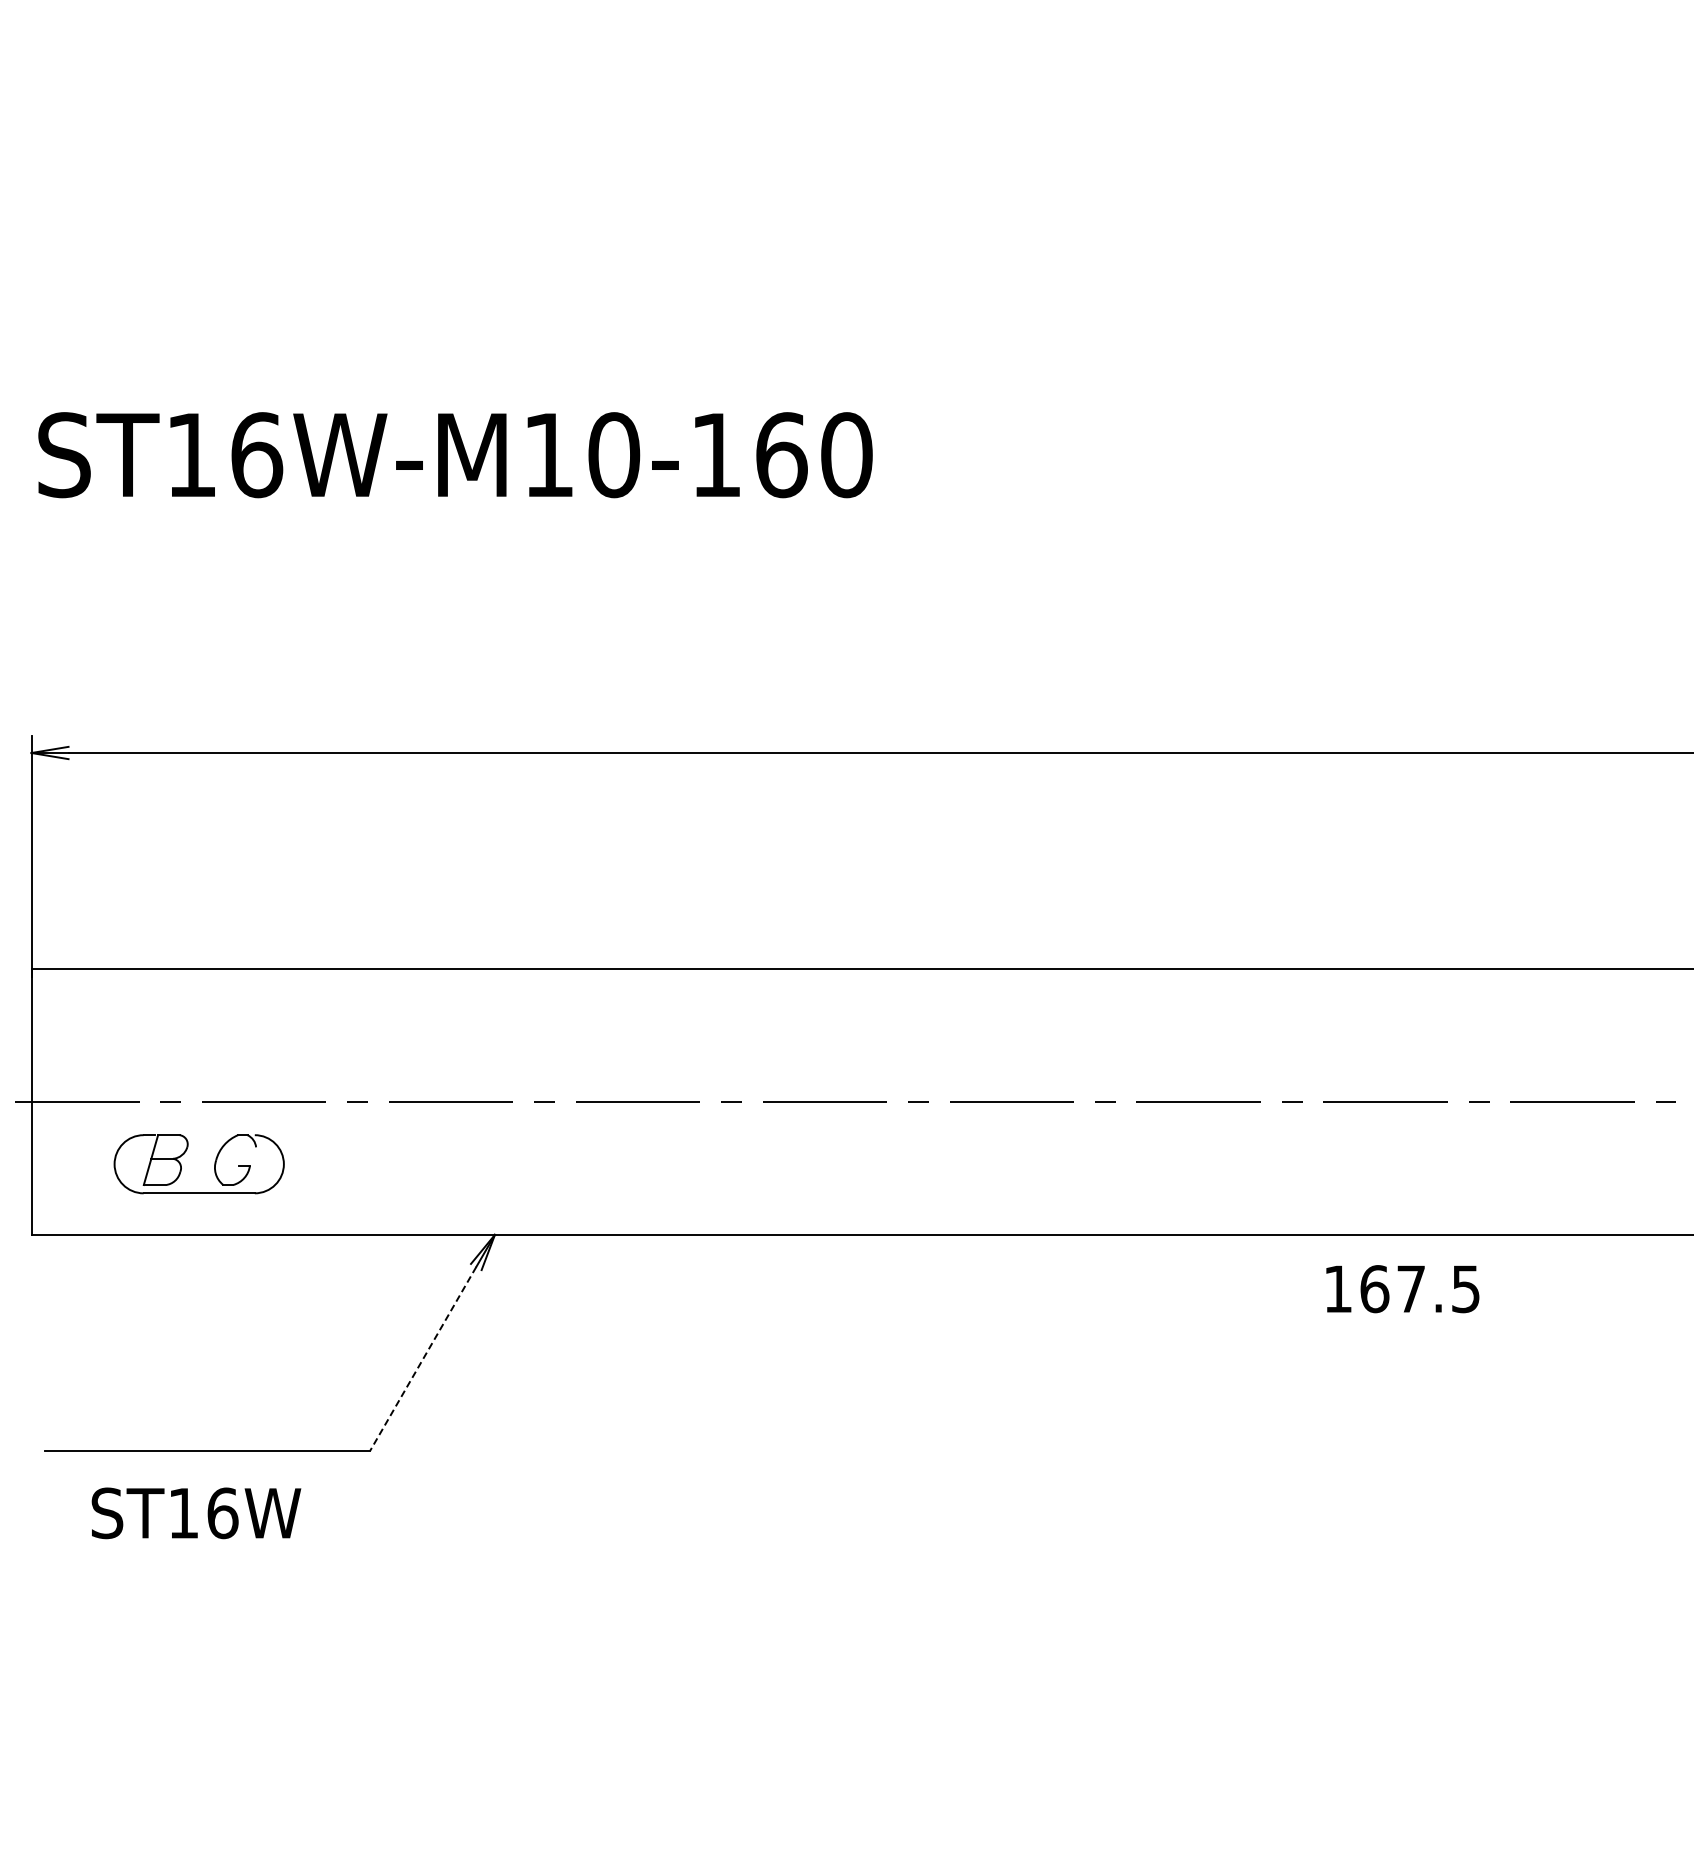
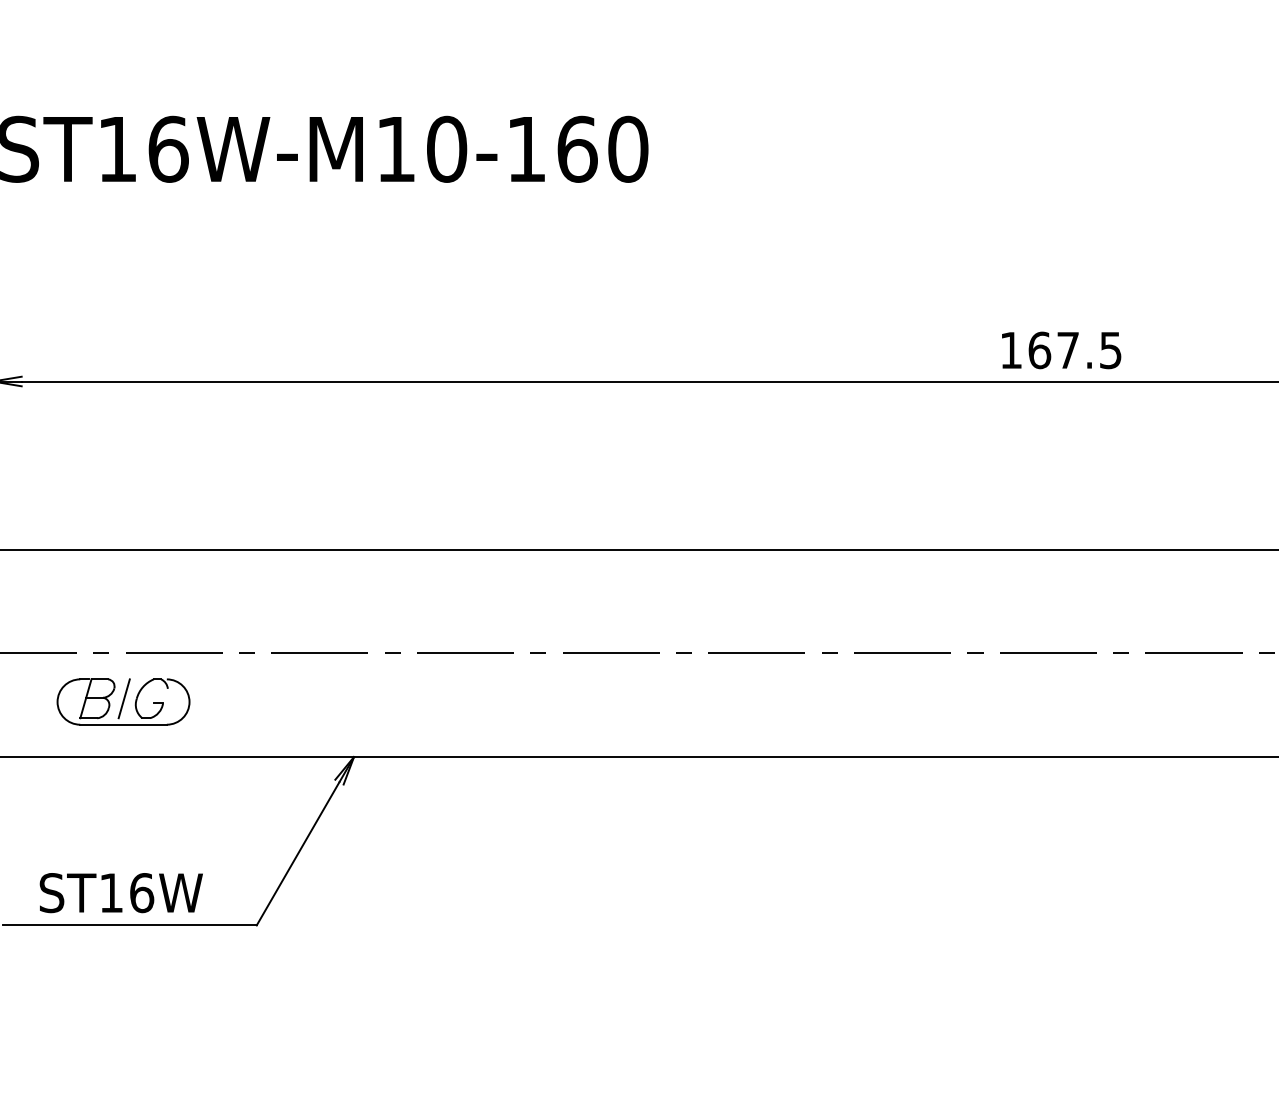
line: (200, 1160) -> (124, 699), added
text: (1402, 1289) -> (1061, 350), moved
line: (422, 1359) -> (297, 854), dashed -> solid
text: (196, 1513) -> (121, 893), moved

